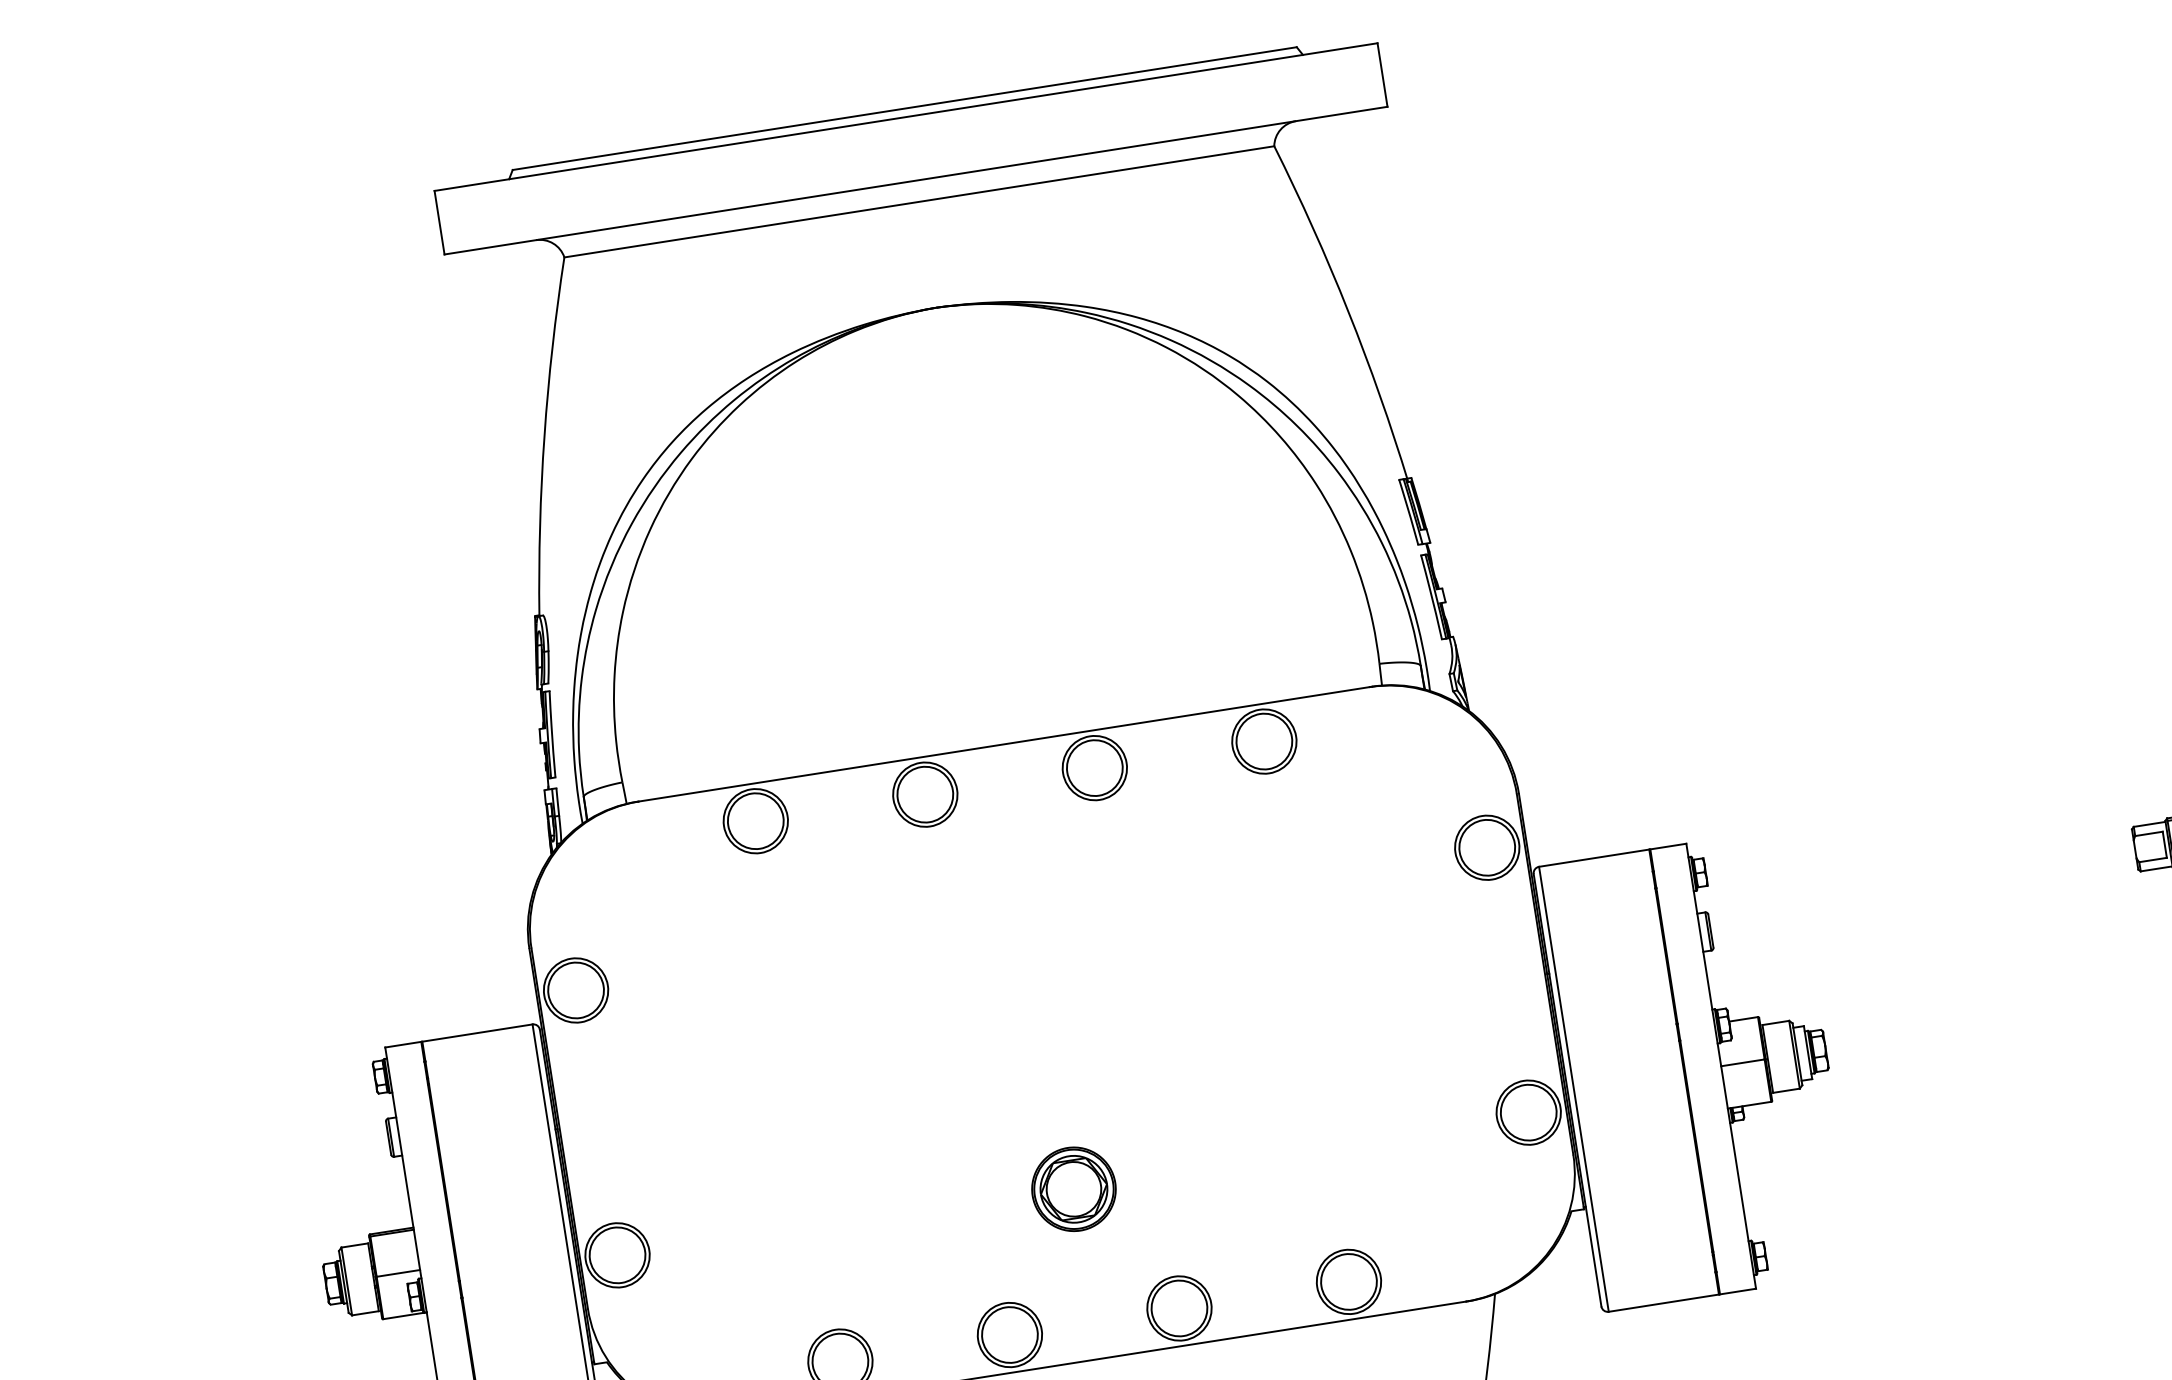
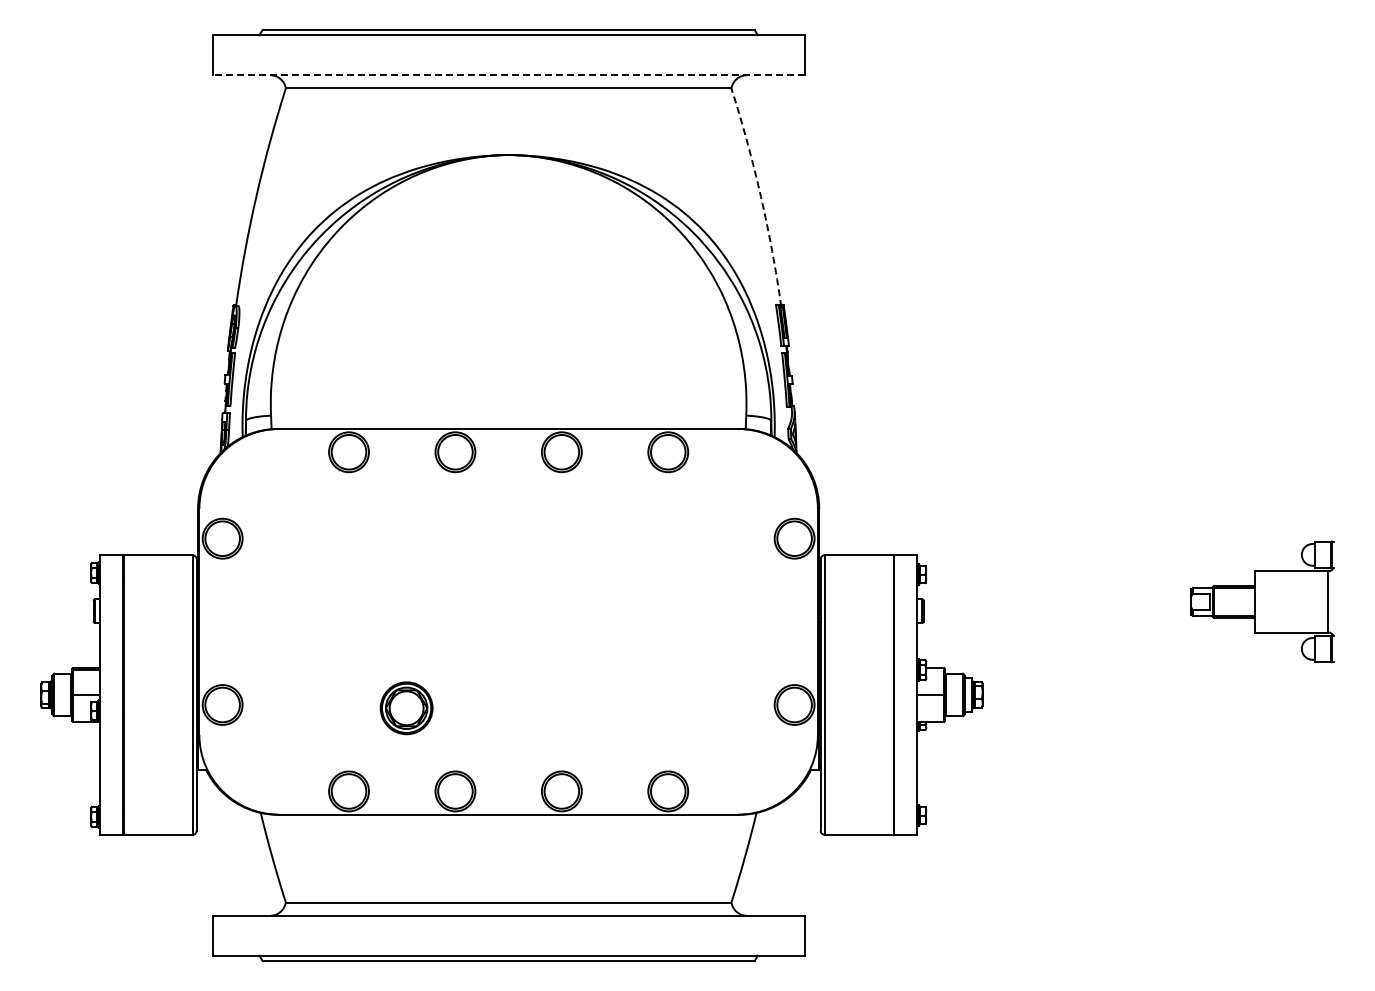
line: (915, 181) -> (508, 75), solid -> dashed
arc: (1347, 311) -> (760, 196), solid -> dashed
part: (1073, 1189) -> (406, 708), moved

